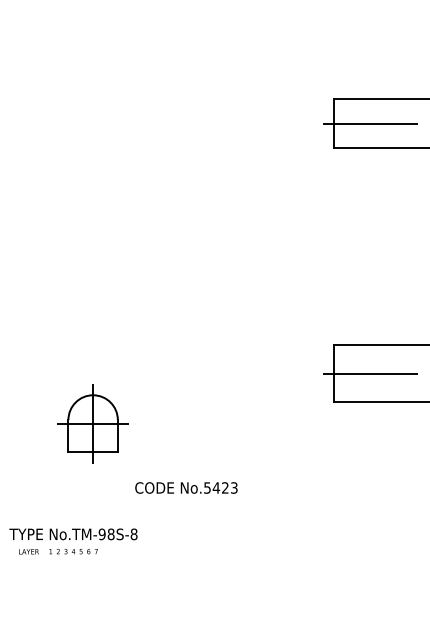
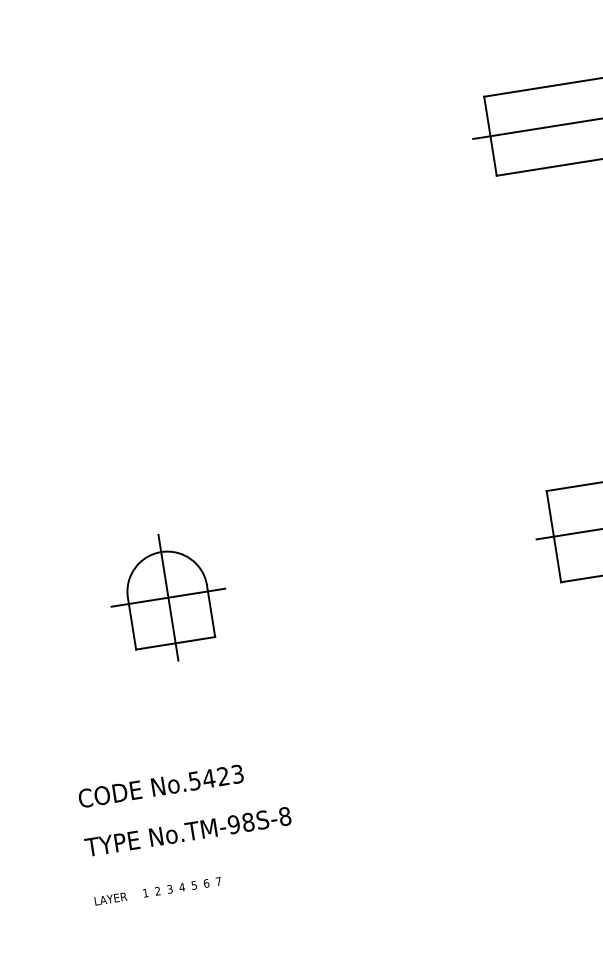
part: (92, 423) -> (167, 597), moved
text: (186, 487) -> (161, 785), moved
text: (73, 534) -> (188, 832), moved

